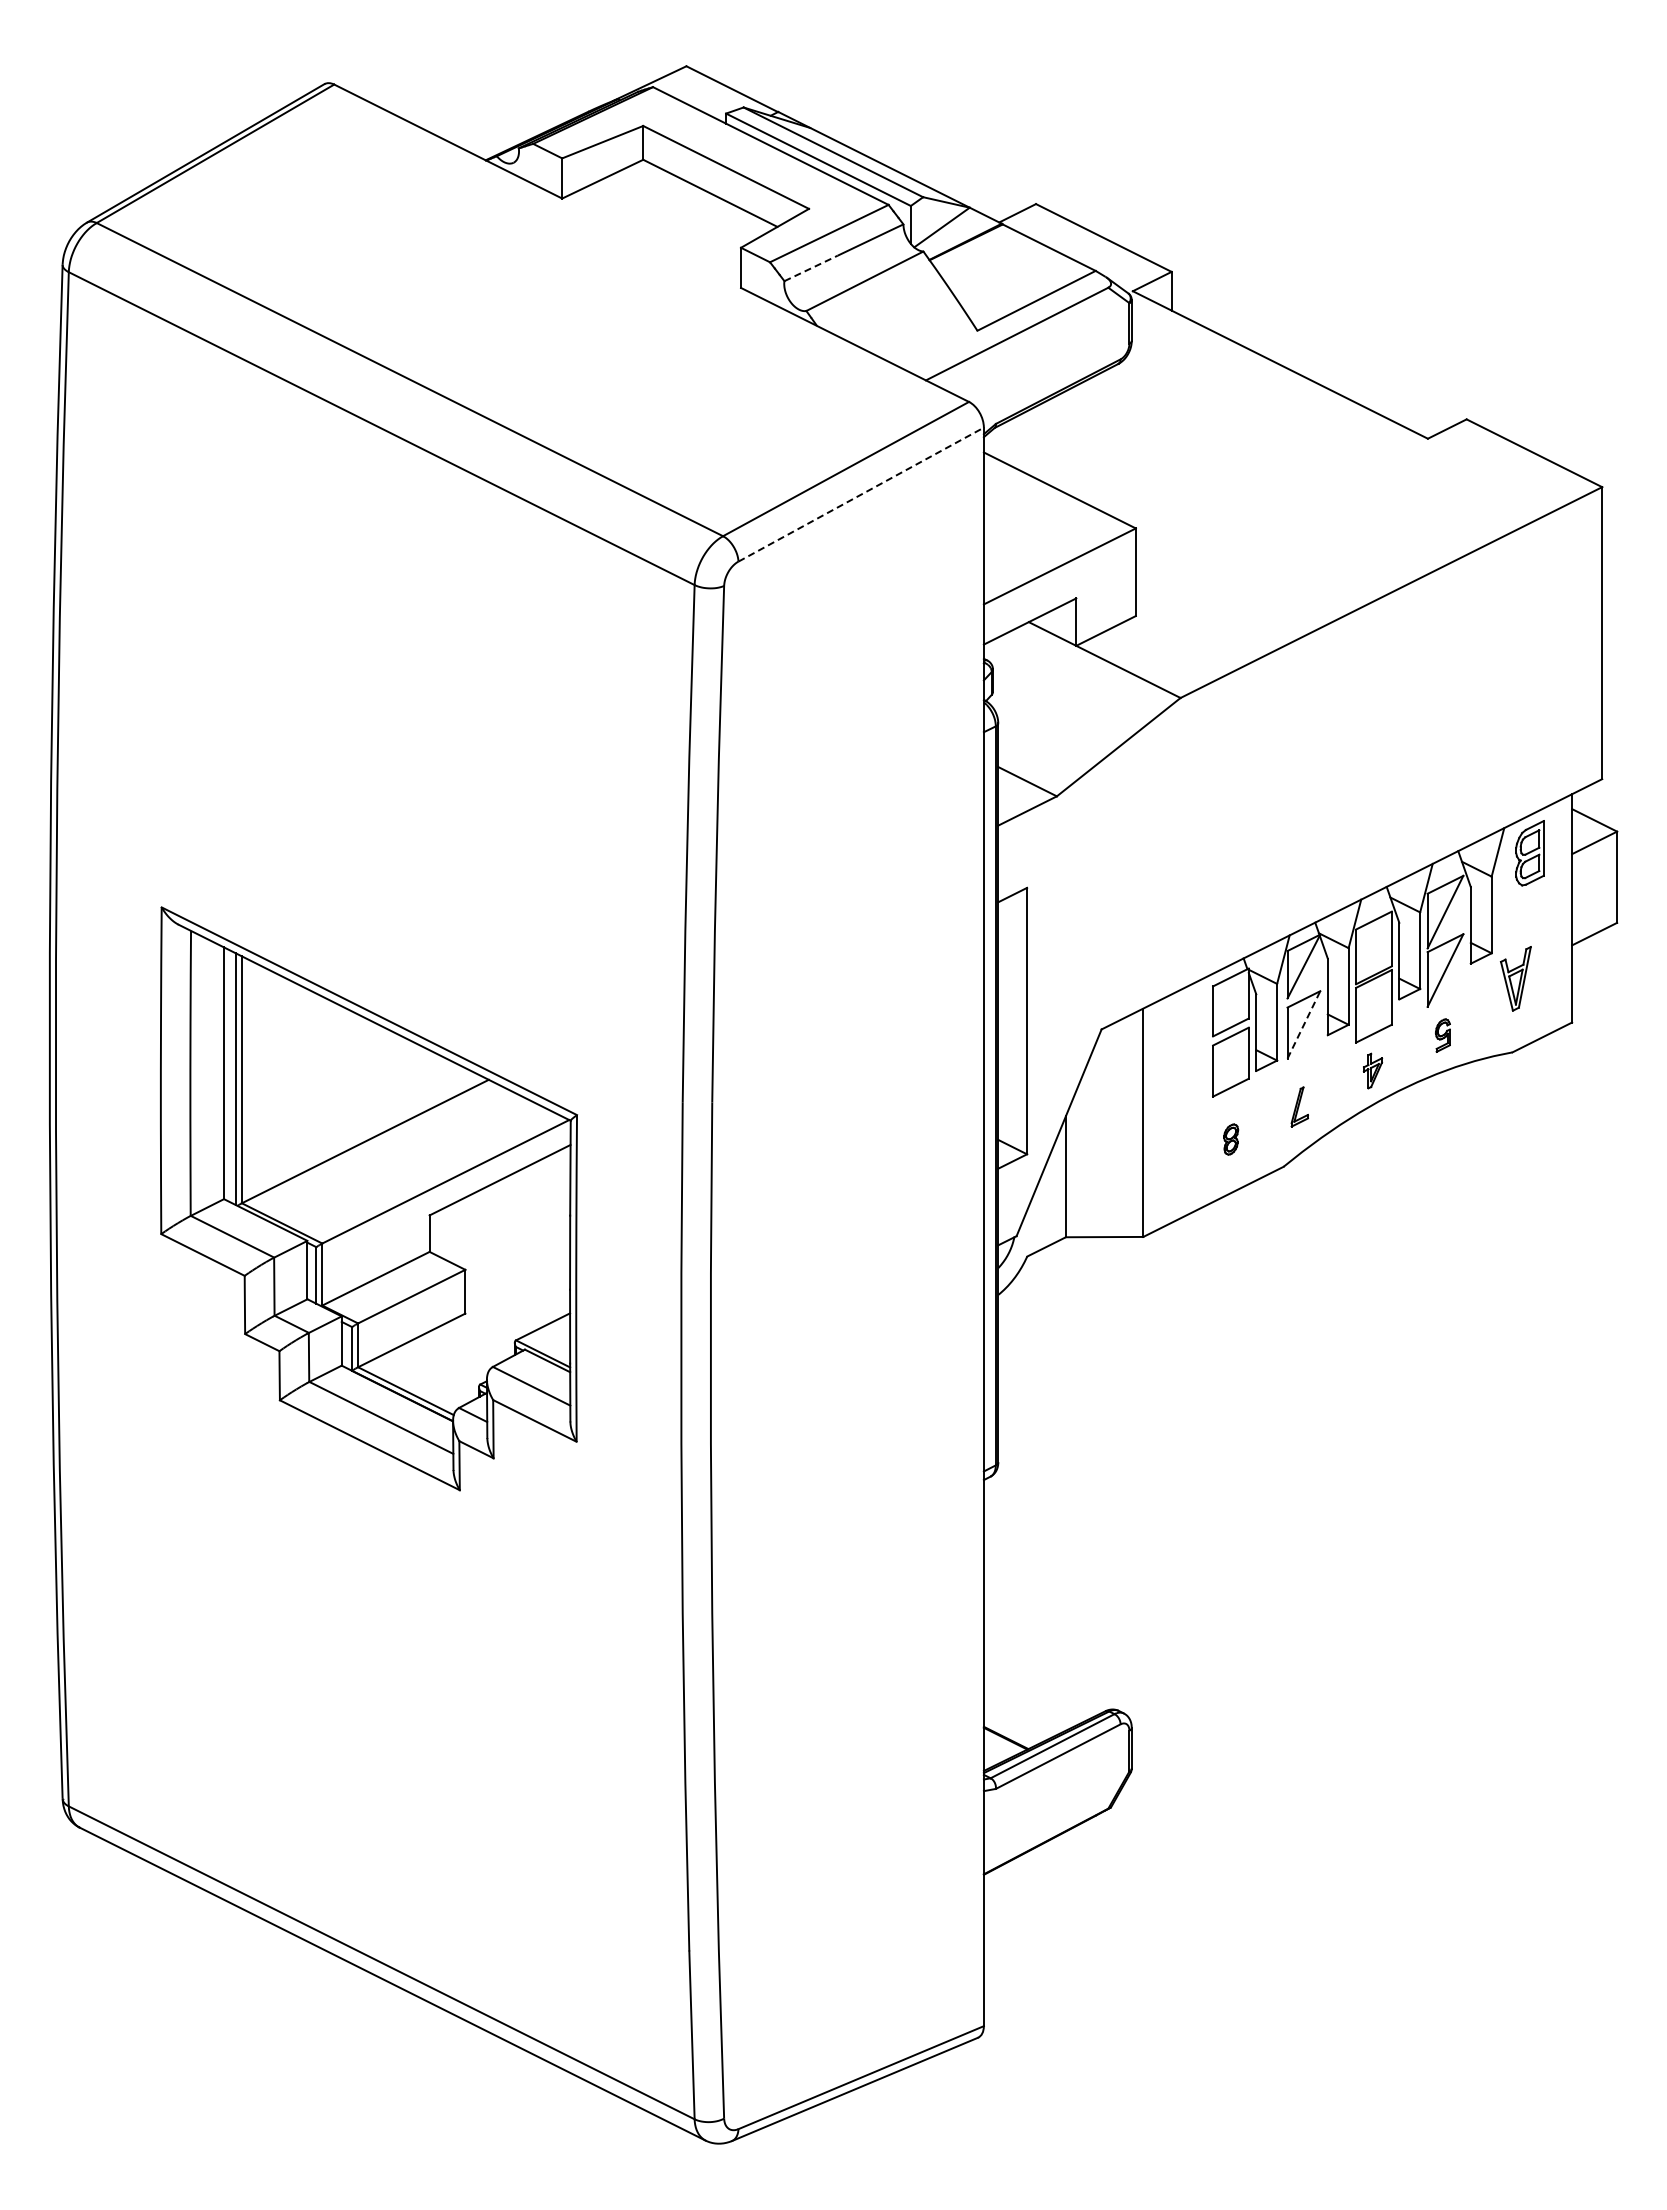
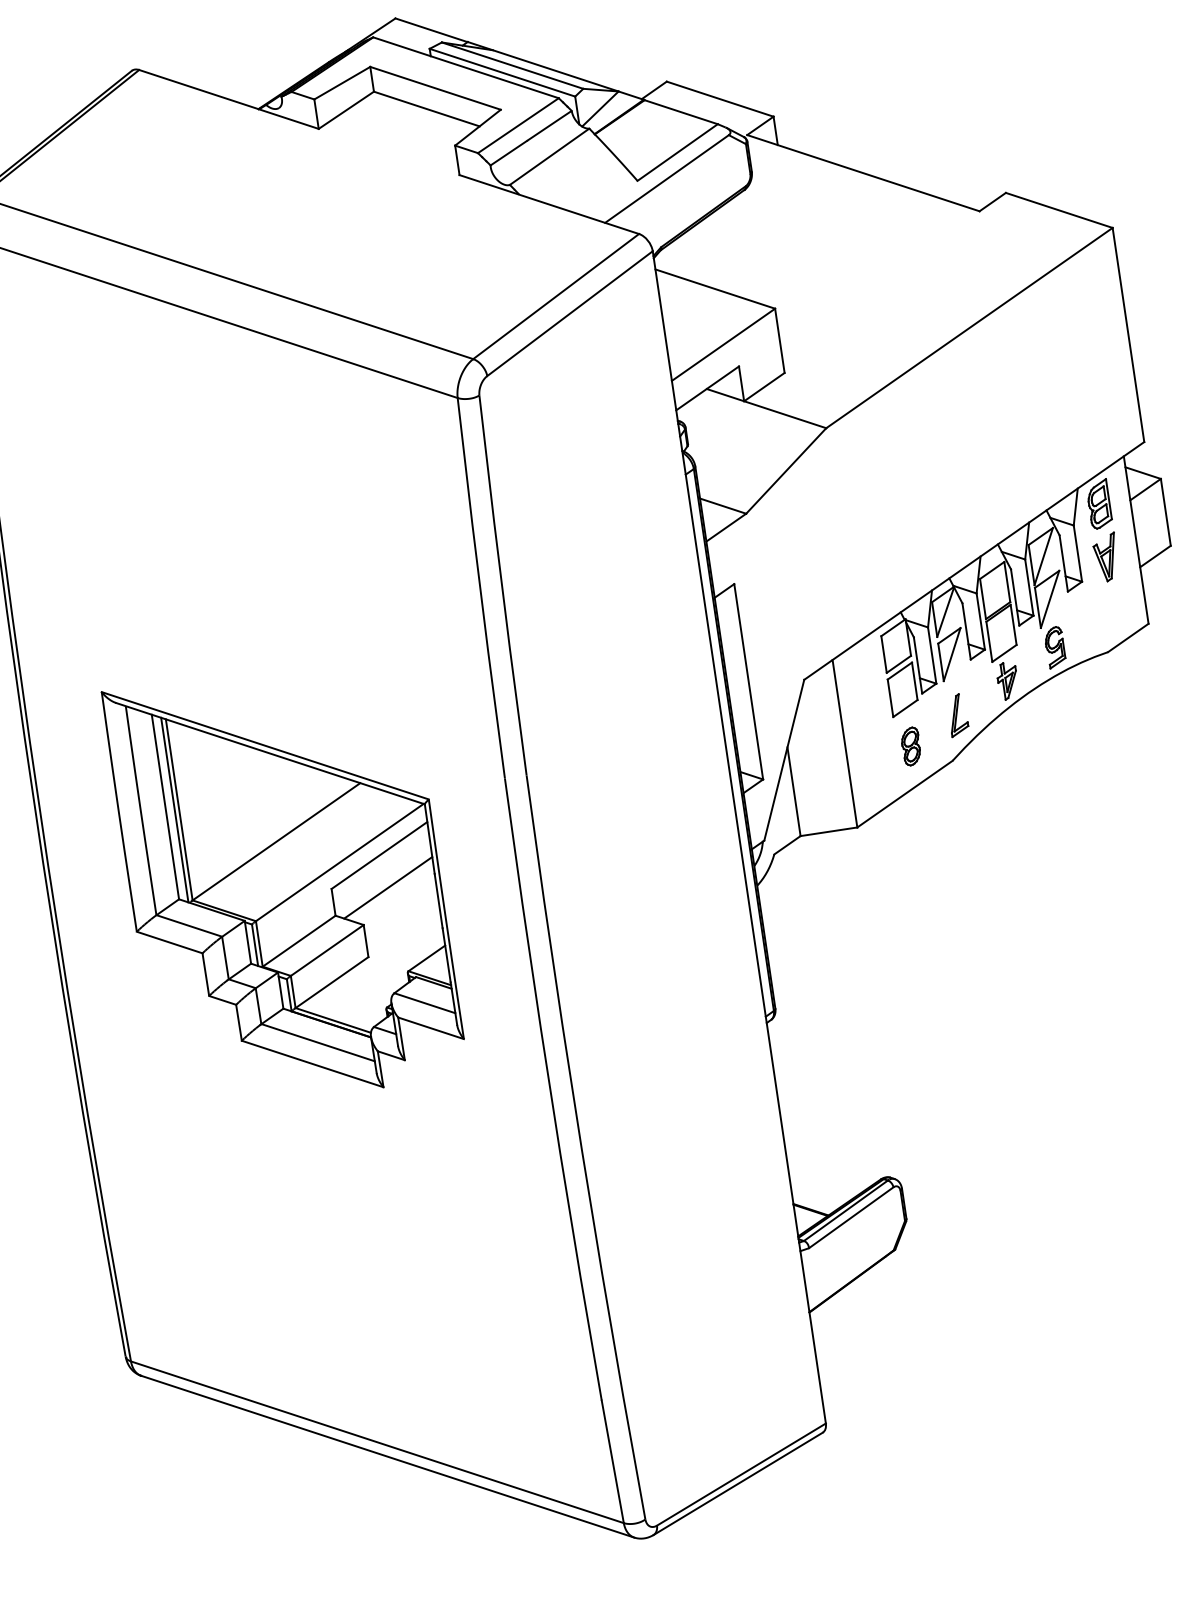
line: (811, 268) -> (509, 153), dashed -> solid
line: (861, 494) -> (570, 313), dashed -> solid
part: (1515, 978) -> (1106, 557), moved
line: (1303, 1024) -> (951, 654), dashed -> solid
part: (1442, 1035) -> (1054, 647), size x1.67
part: (1372, 1070) -> (1007, 680), size x1.43
part: (1299, 1106) -> (957, 714), size x1.43
part: (1230, 1139) -> (910, 746), size x1.67
line: (505, 1224) -> (388, 887), added

